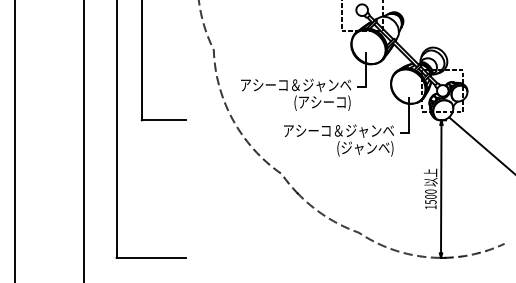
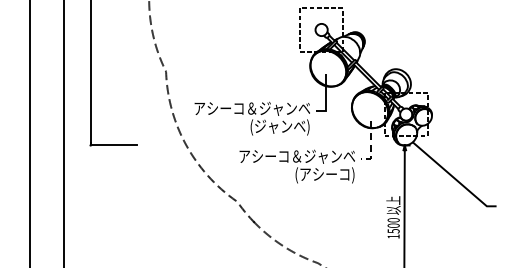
text: (322, 102) -> (280, 126), (アシーコ) -> (ジャンベ)
line: (409, 121) -> (371, 146), solid -> dashed
text: (365, 147) -> (325, 173), (ジャンベ) -> (アシーコ)

